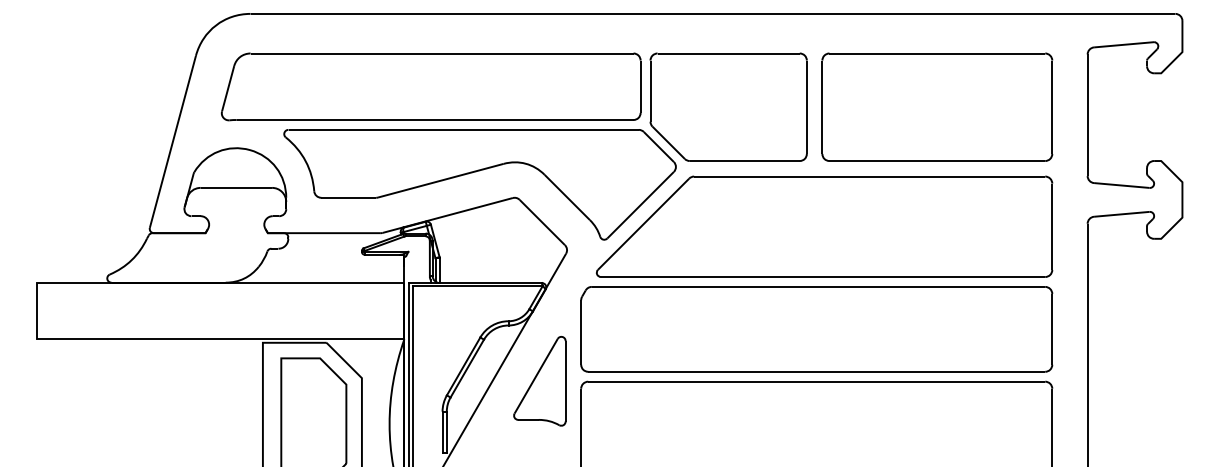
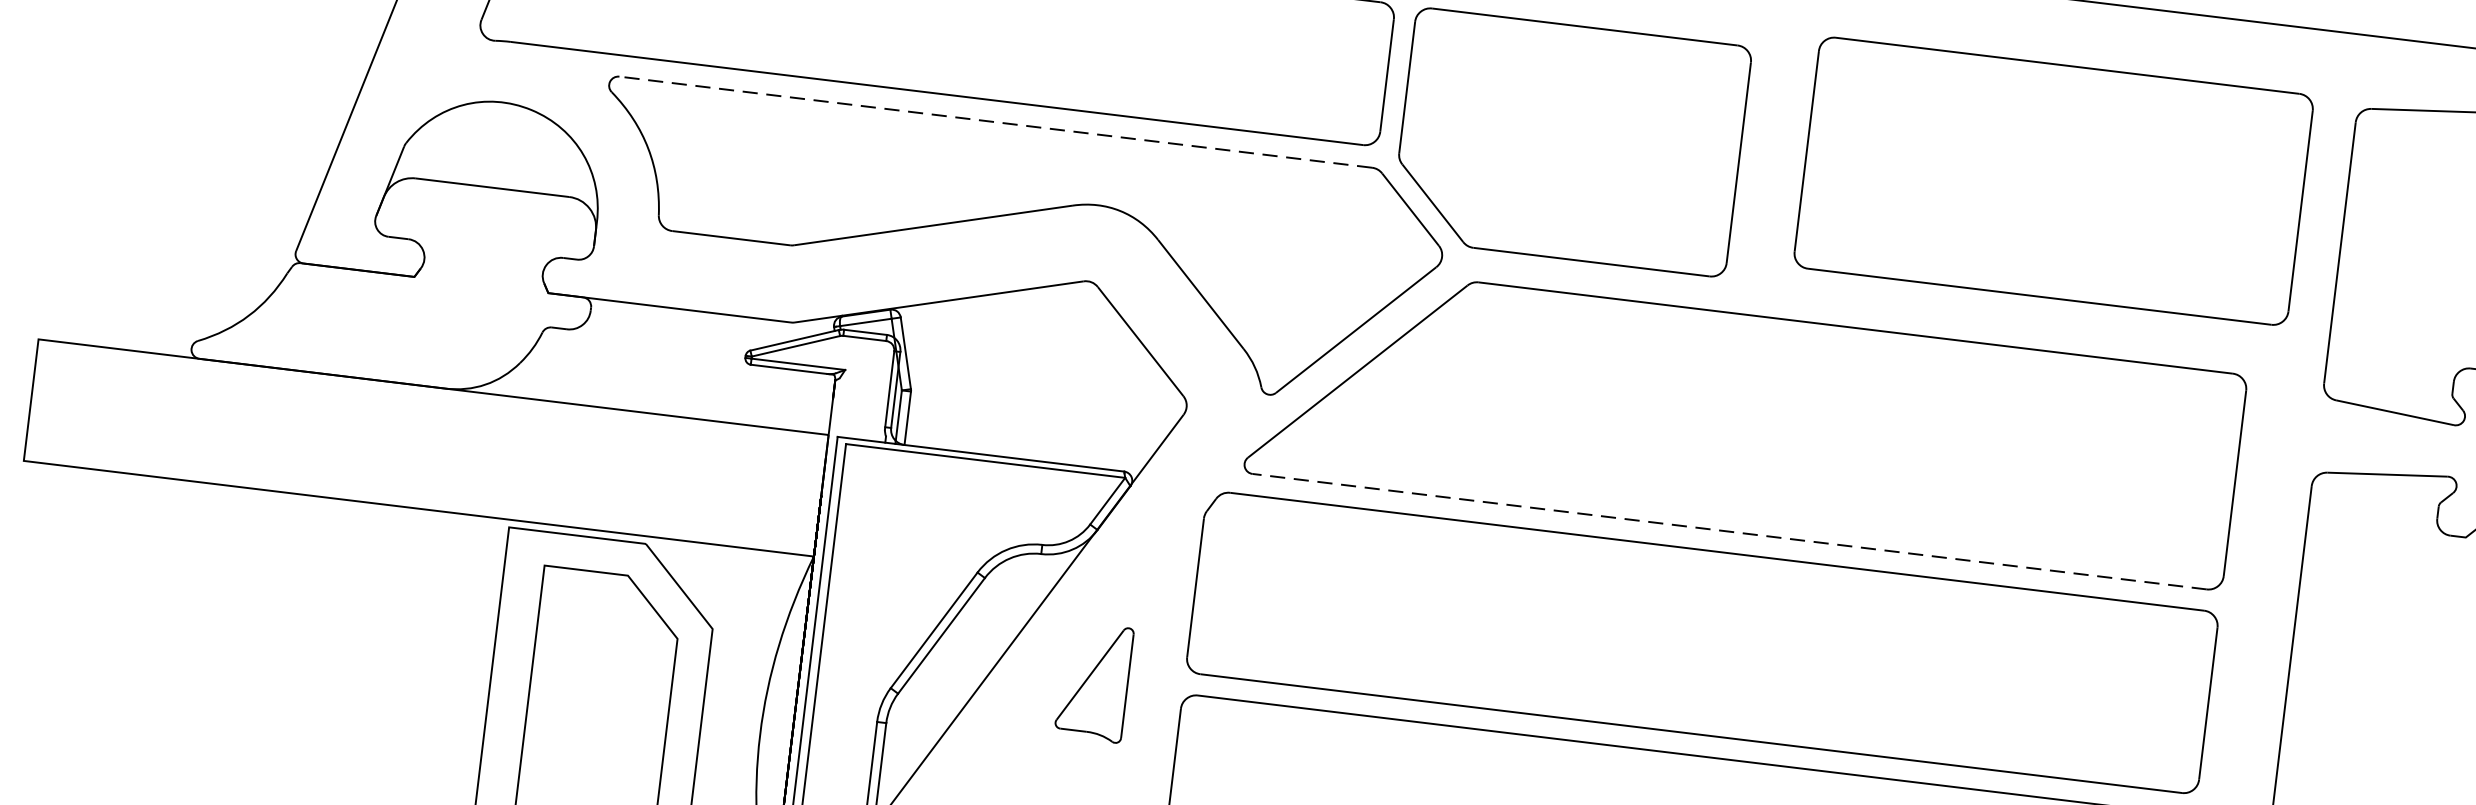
part: (937, 106) -> (2054, 179), moved
line: (463, 129) -> (995, 121), solid -> dashed
line: (822, 277) -> (1728, 532), solid -> dashed
part: (539, 381) -> (1093, 682), size x0.6

